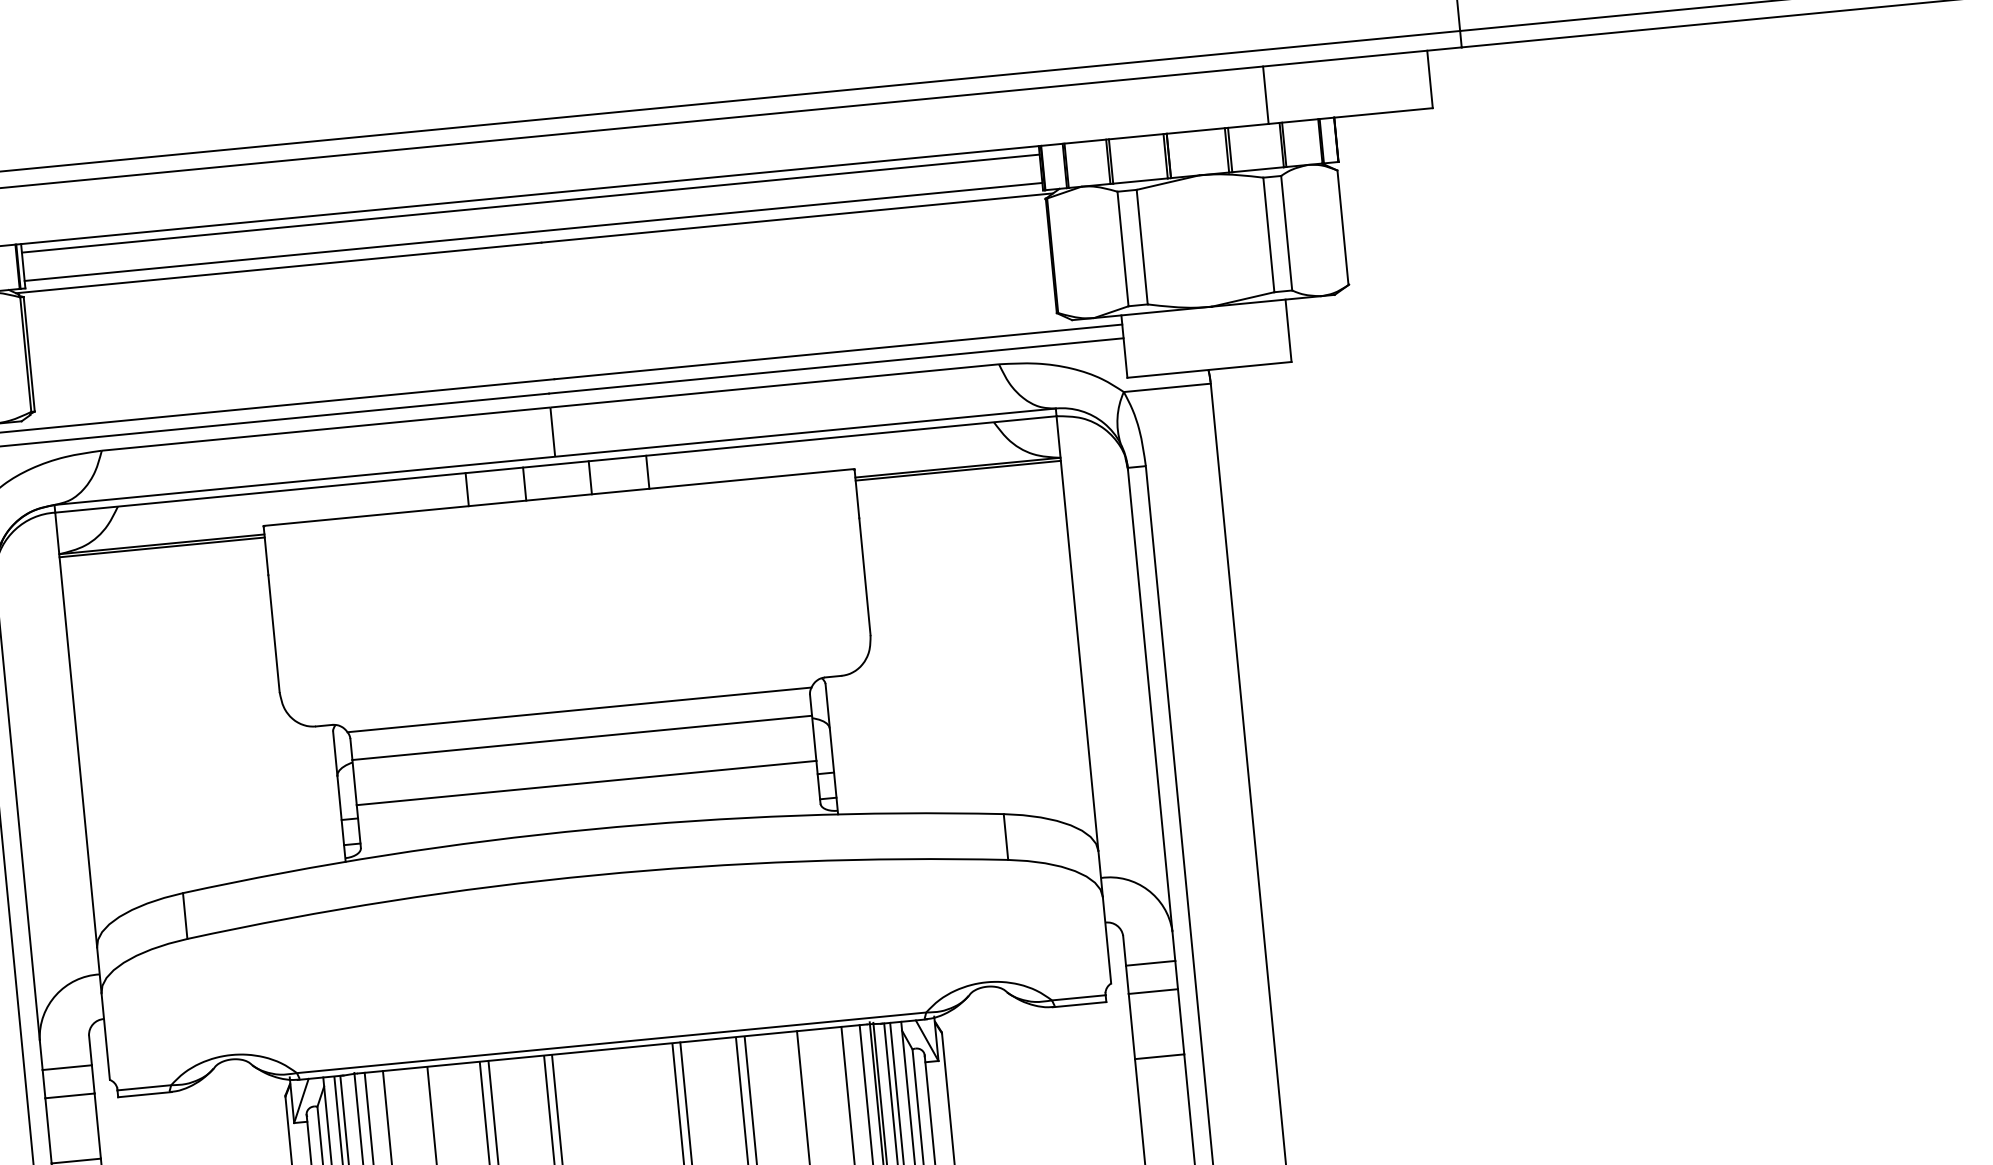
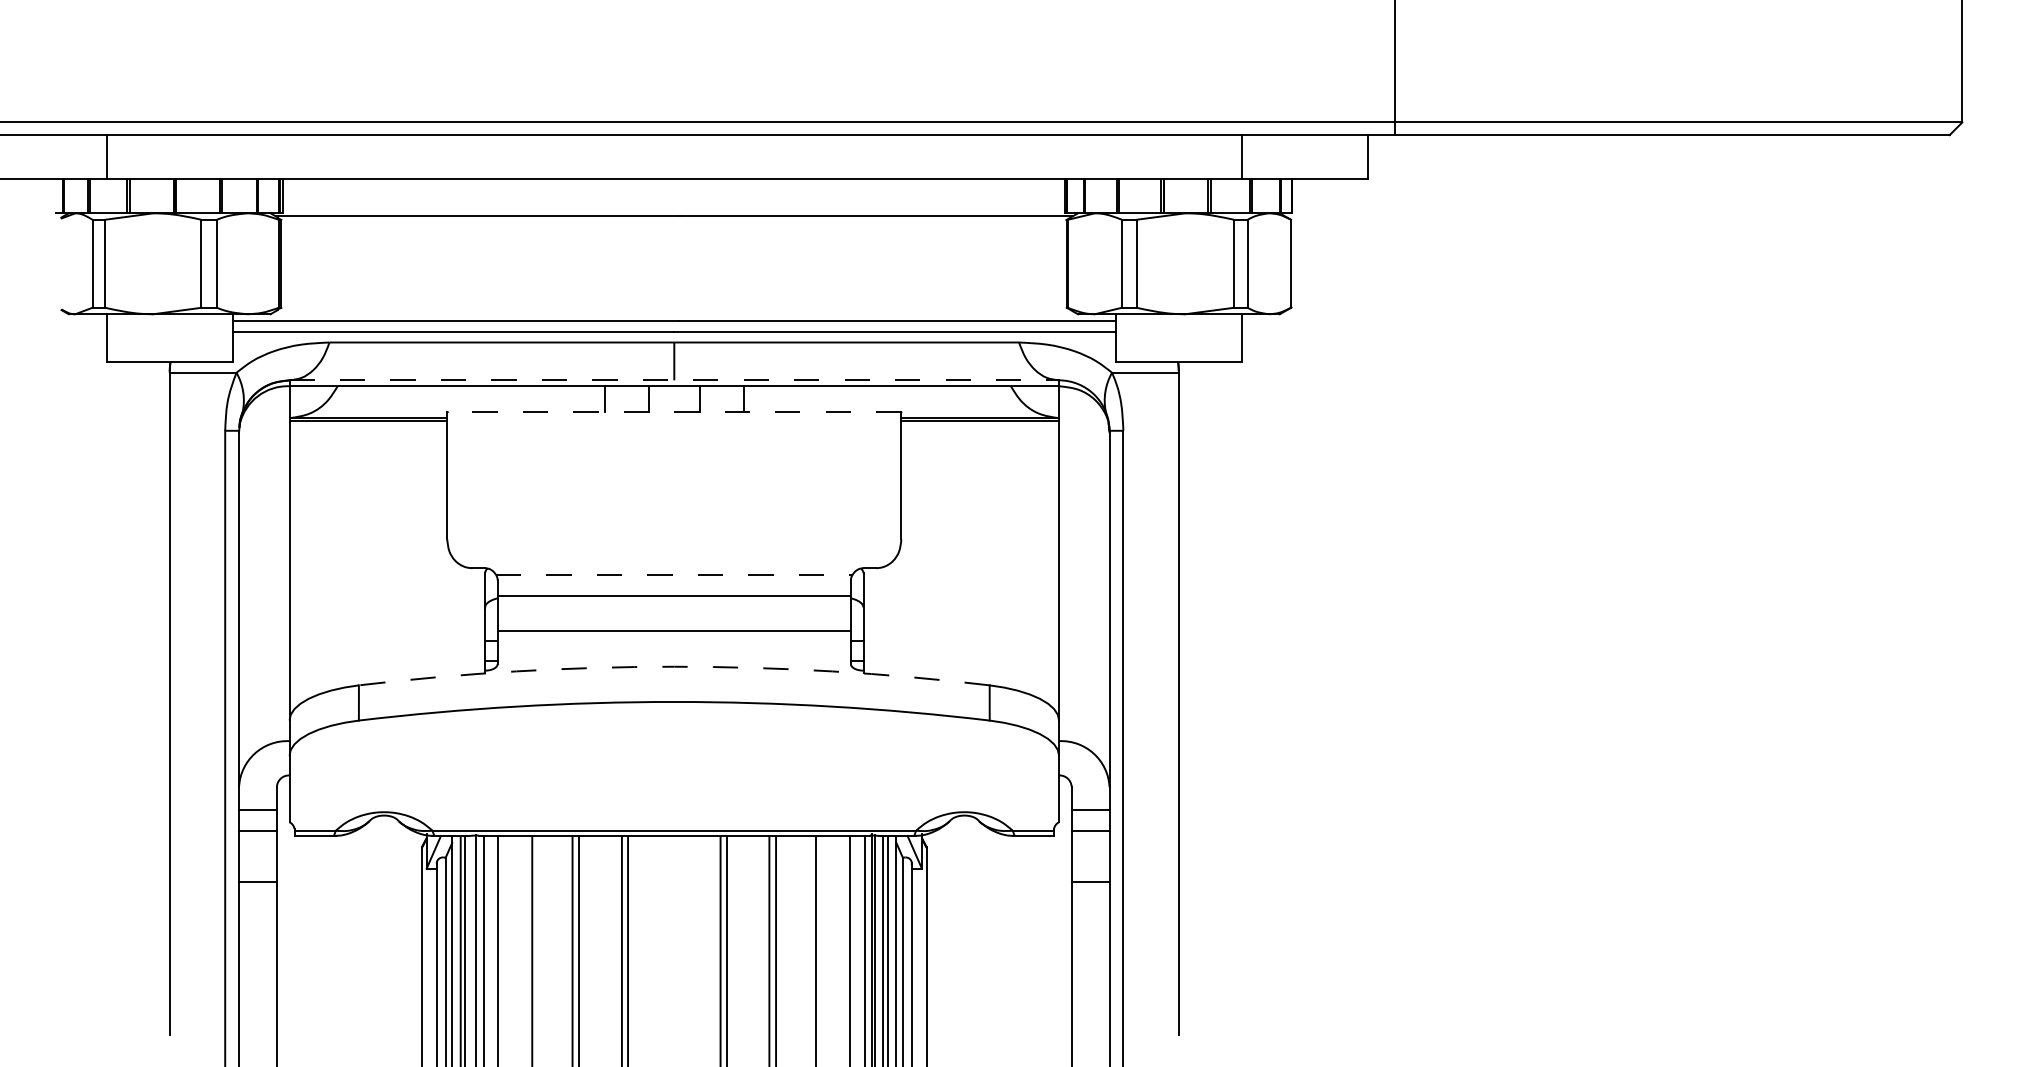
line: (531, 203) -> (674, 185), removed
line: (533, 231) -> (674, 207), removed
line: (555, 456) -> (674, 380), solid -> dashed
line: (558, 497) -> (673, 411), solid -> dashed
line: (579, 709) -> (674, 574), solid -> dashed
arc: (591, 829) -> (674, 666), solid -> dashed

